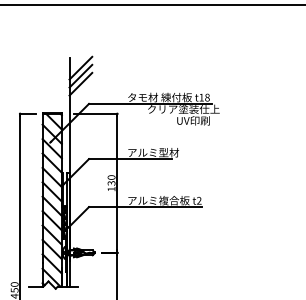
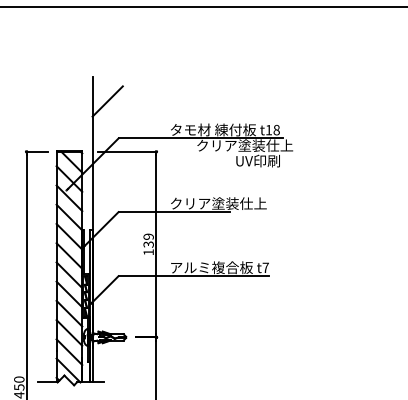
line: (80, 67) -> (107, 90), removed
line: (80, 84) -> (107, 112), removed
text: (163, 152) -> (218, 203), アルミ型材 -> クリア塗装仕上
text: (111, 177) -> (148, 236), 130 -> 139
text: (199, 200) -> (265, 267), t2 -> t7

